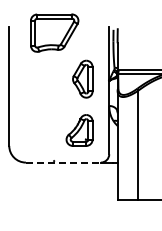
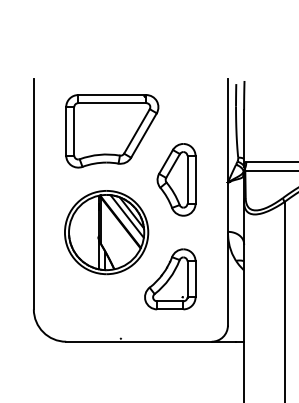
part: (54, 32) -> (111, 129), moved
part: (46, 106) -> (106, 232), added
line: (63, 162) -> (139, 341), dashed -> solid

